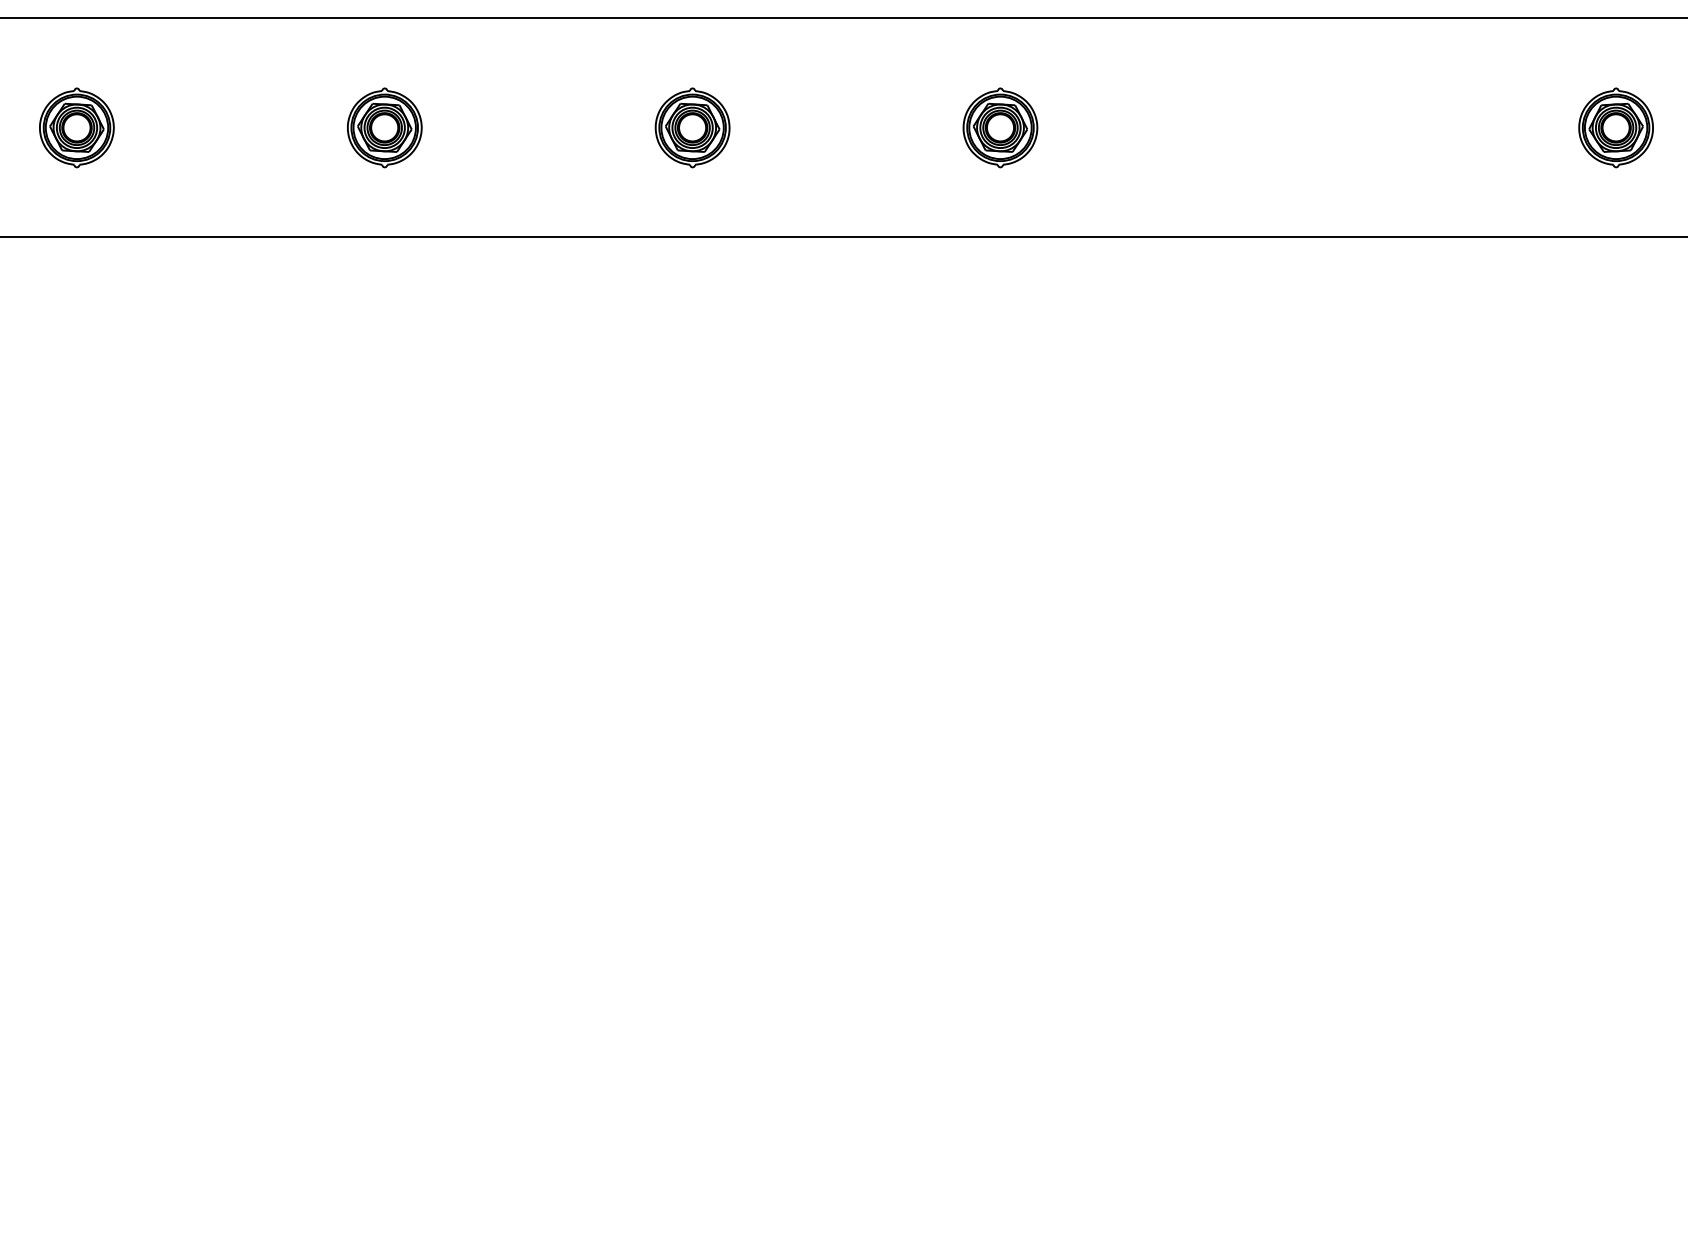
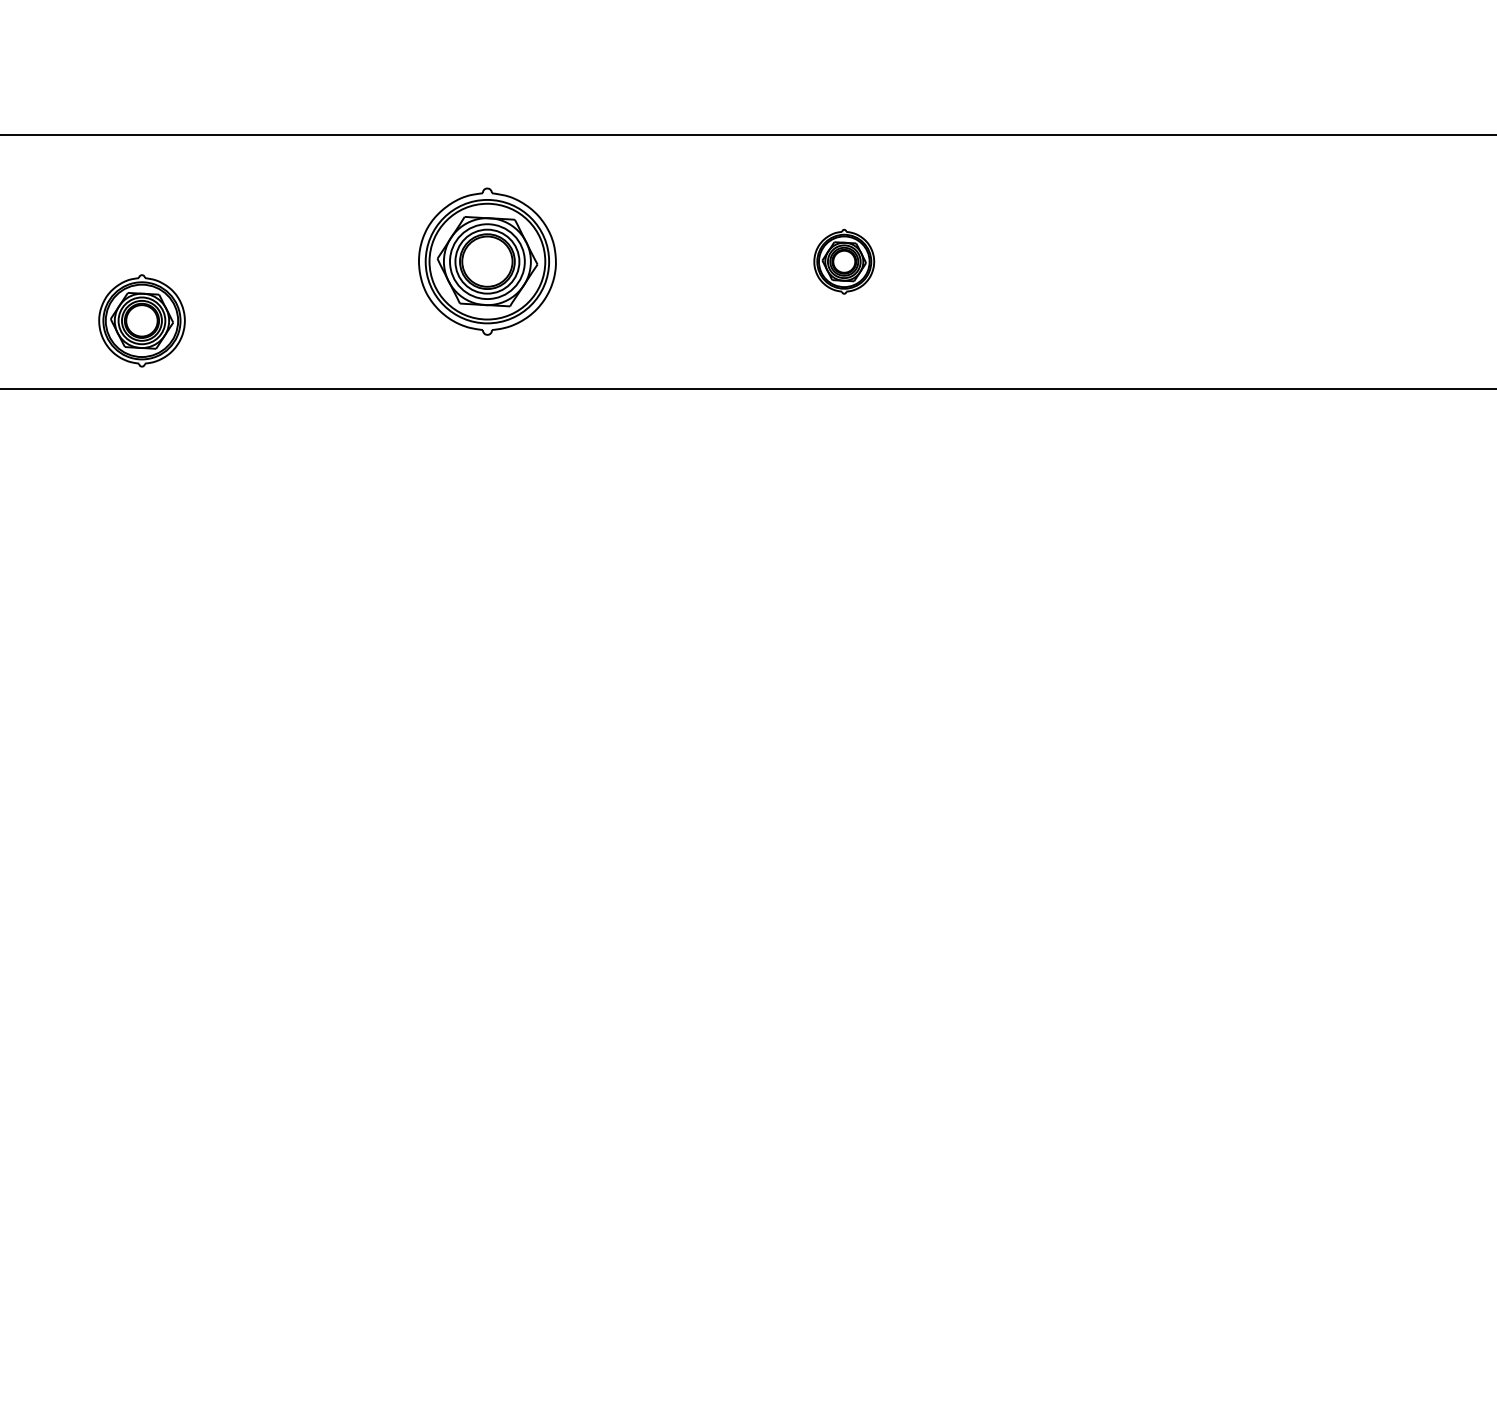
part: (384, 127) -> (141, 320), moved
part: (692, 127) -> (487, 261), size x1.6
part: (1000, 127) -> (844, 261), size x0.7

